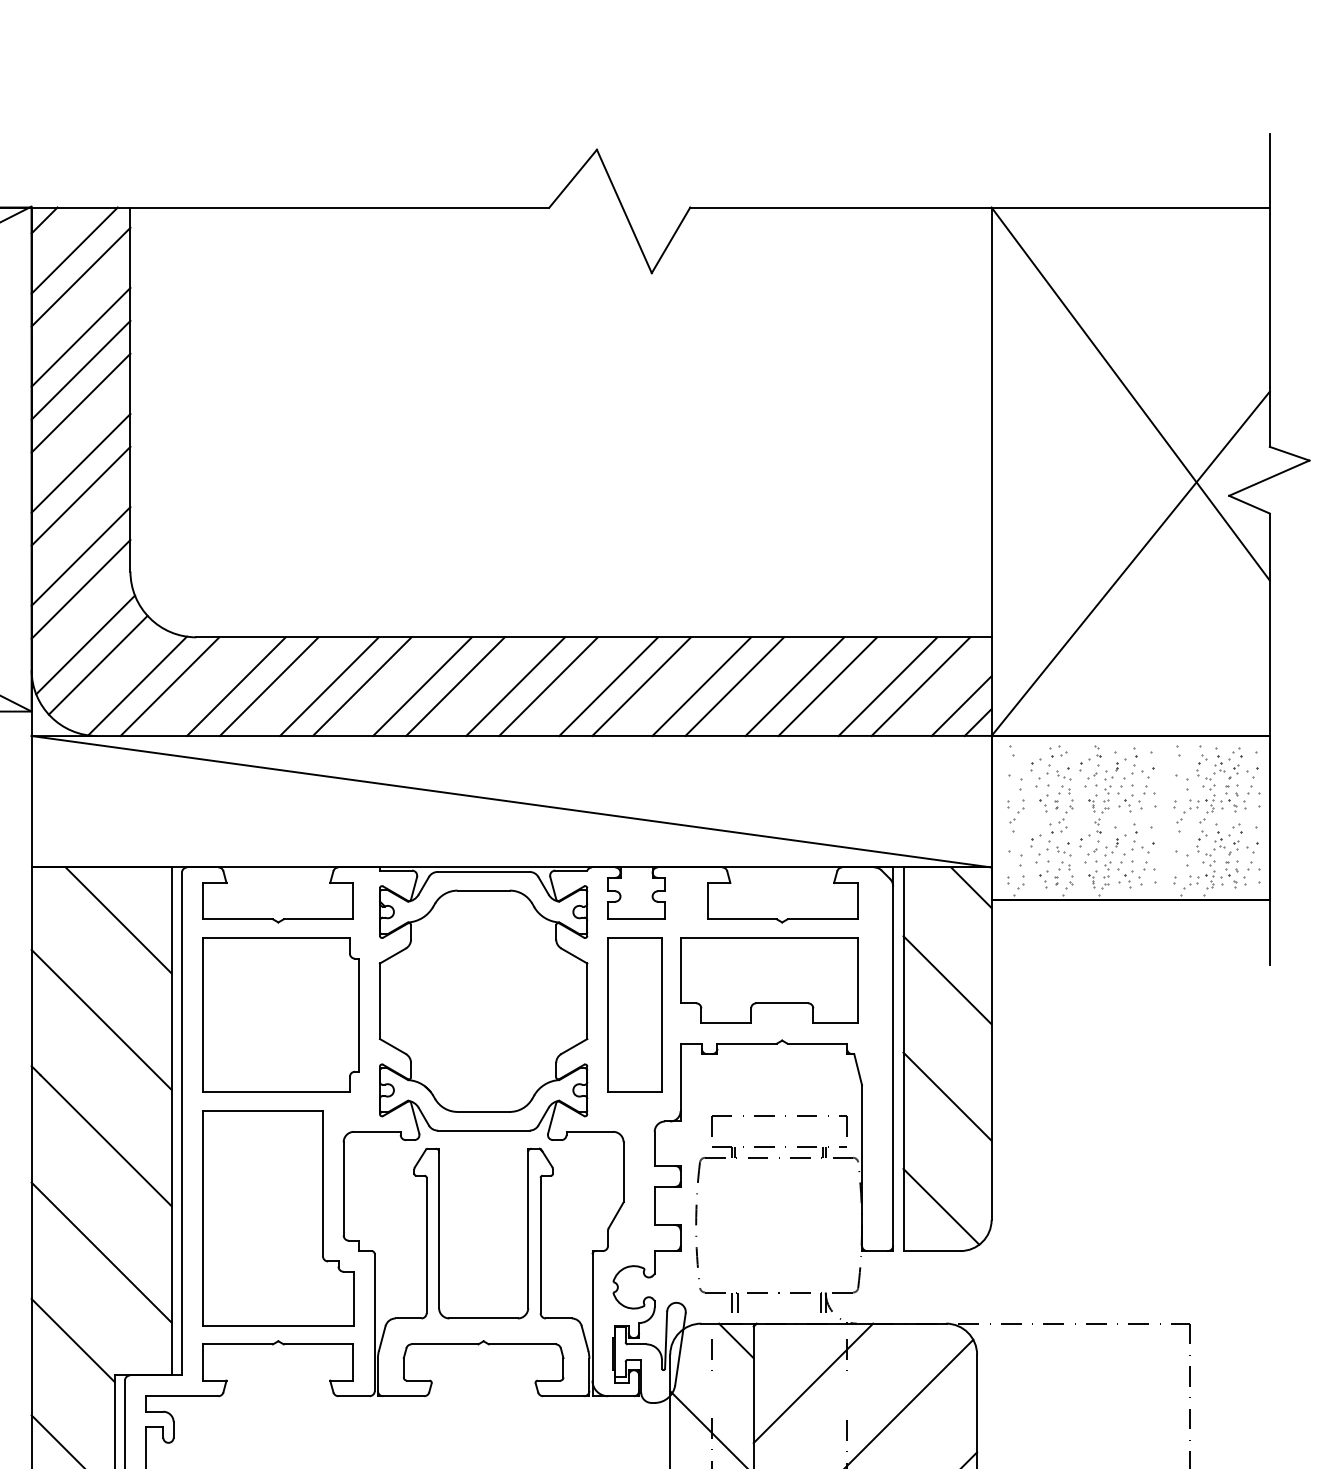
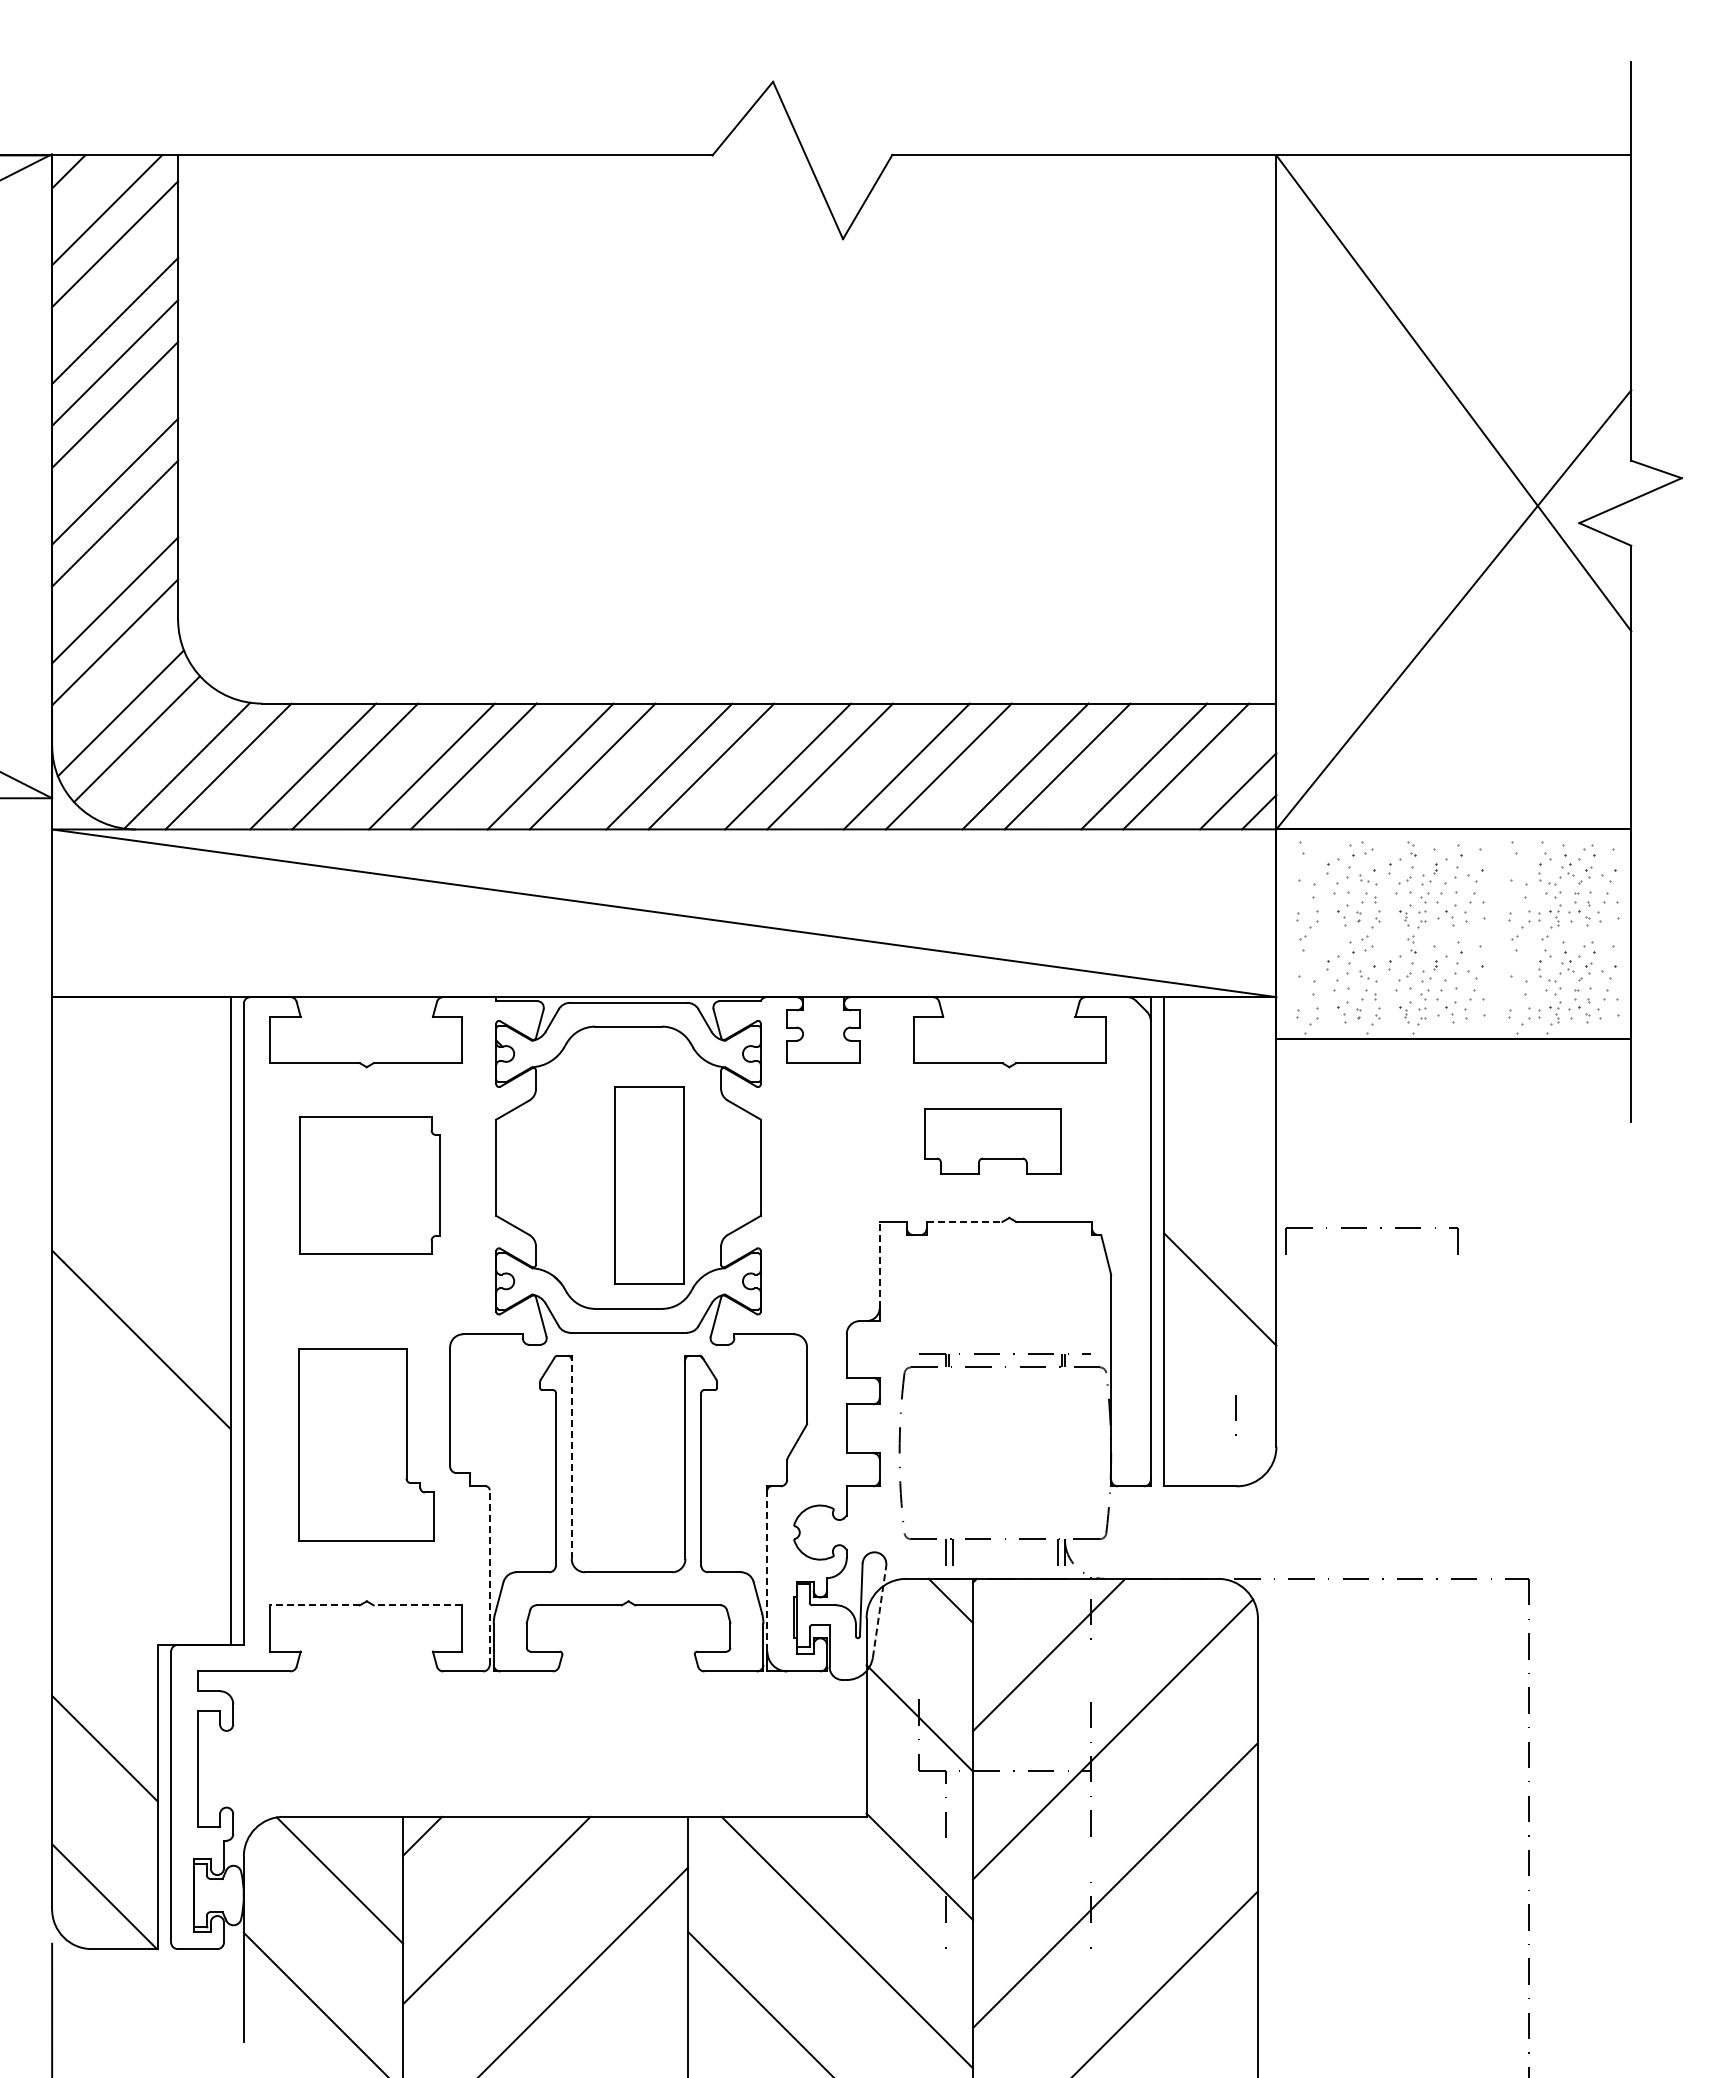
line: (971, 887) -> (1250, 1022), removed
line: (118, 920) -> (162, 1064), removed
part: (768, 979) -> (992, 1140), size x0.6
line: (947, 979) -> (1220, 1140), removed
part: (280, 1015) -> (369, 1185), size x0.7
part: (634, 1015) -> (649, 1185), moved
line: (101, 1019) -> (141, 1191), removed
line: (747, 1043) -> (964, 1221), solid -> dashed
line: (680, 1077) -> (879, 1264), solid -> dashed
part: (774, 1116) -> (1366, 1228), moved
line: (941, 1206) -> (1212, 1429), removed
part: (278, 1218) -> (366, 1444), size x0.7
line: (438, 1230) -> (571, 1459), solid -> dashed
line: (101, 1252) -> (141, 1488), removed
line: (592, 1317) -> (767, 1570), solid -> dashed
line: (374, 1322) -> (489, 1577), solid -> dashed
line: (72, 1340) -> (104, 1600), removed
line: (238, 1344) -> (315, 1605), solid -> dashed
line: (318, 1344) -> (417, 1605), solid -> dashed
line: (680, 1349) -> (879, 1611), solid -> dashed
line: (710, 1355) -> (1235, 1415), moved

